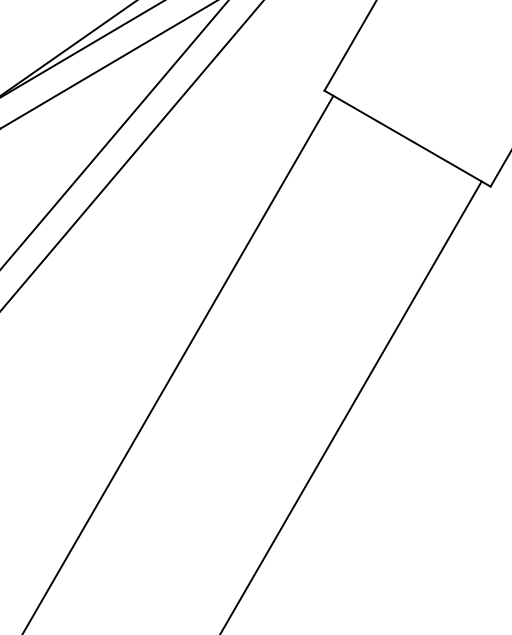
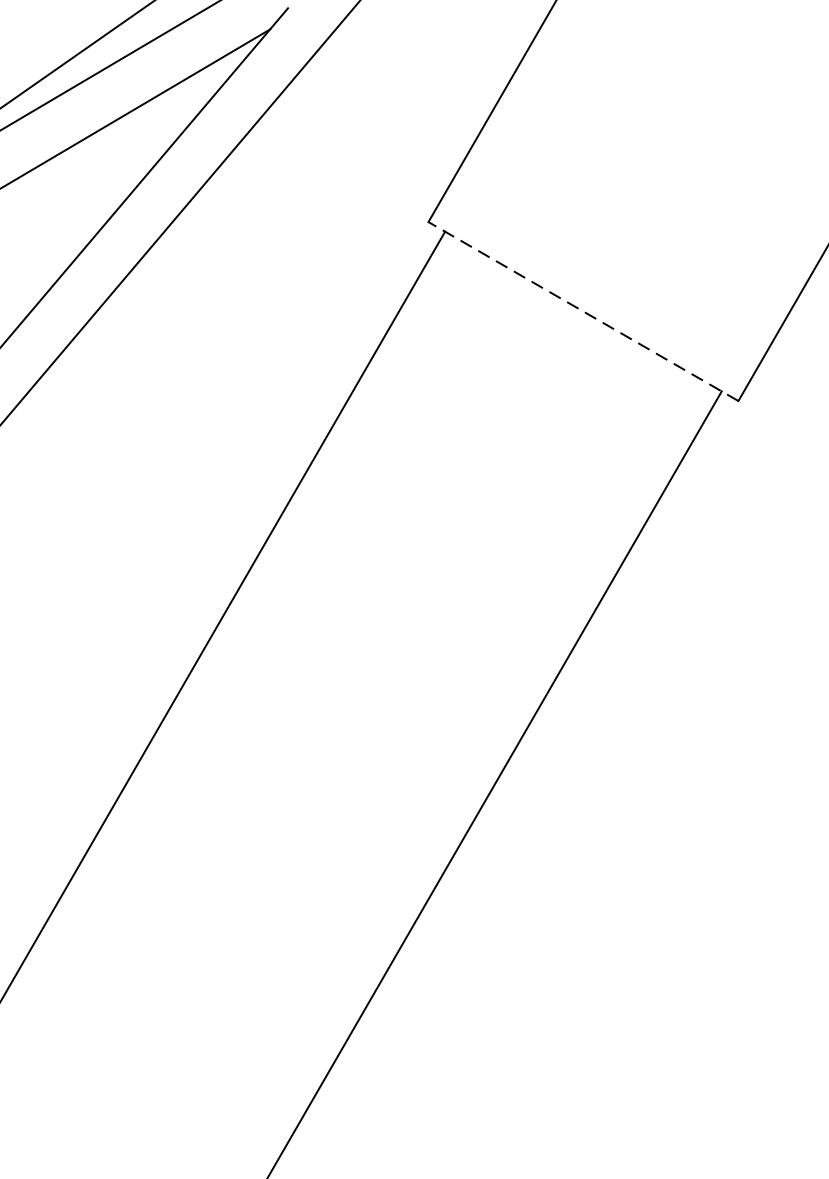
line: (407, 138) -> (583, 311), solid -> dashed

